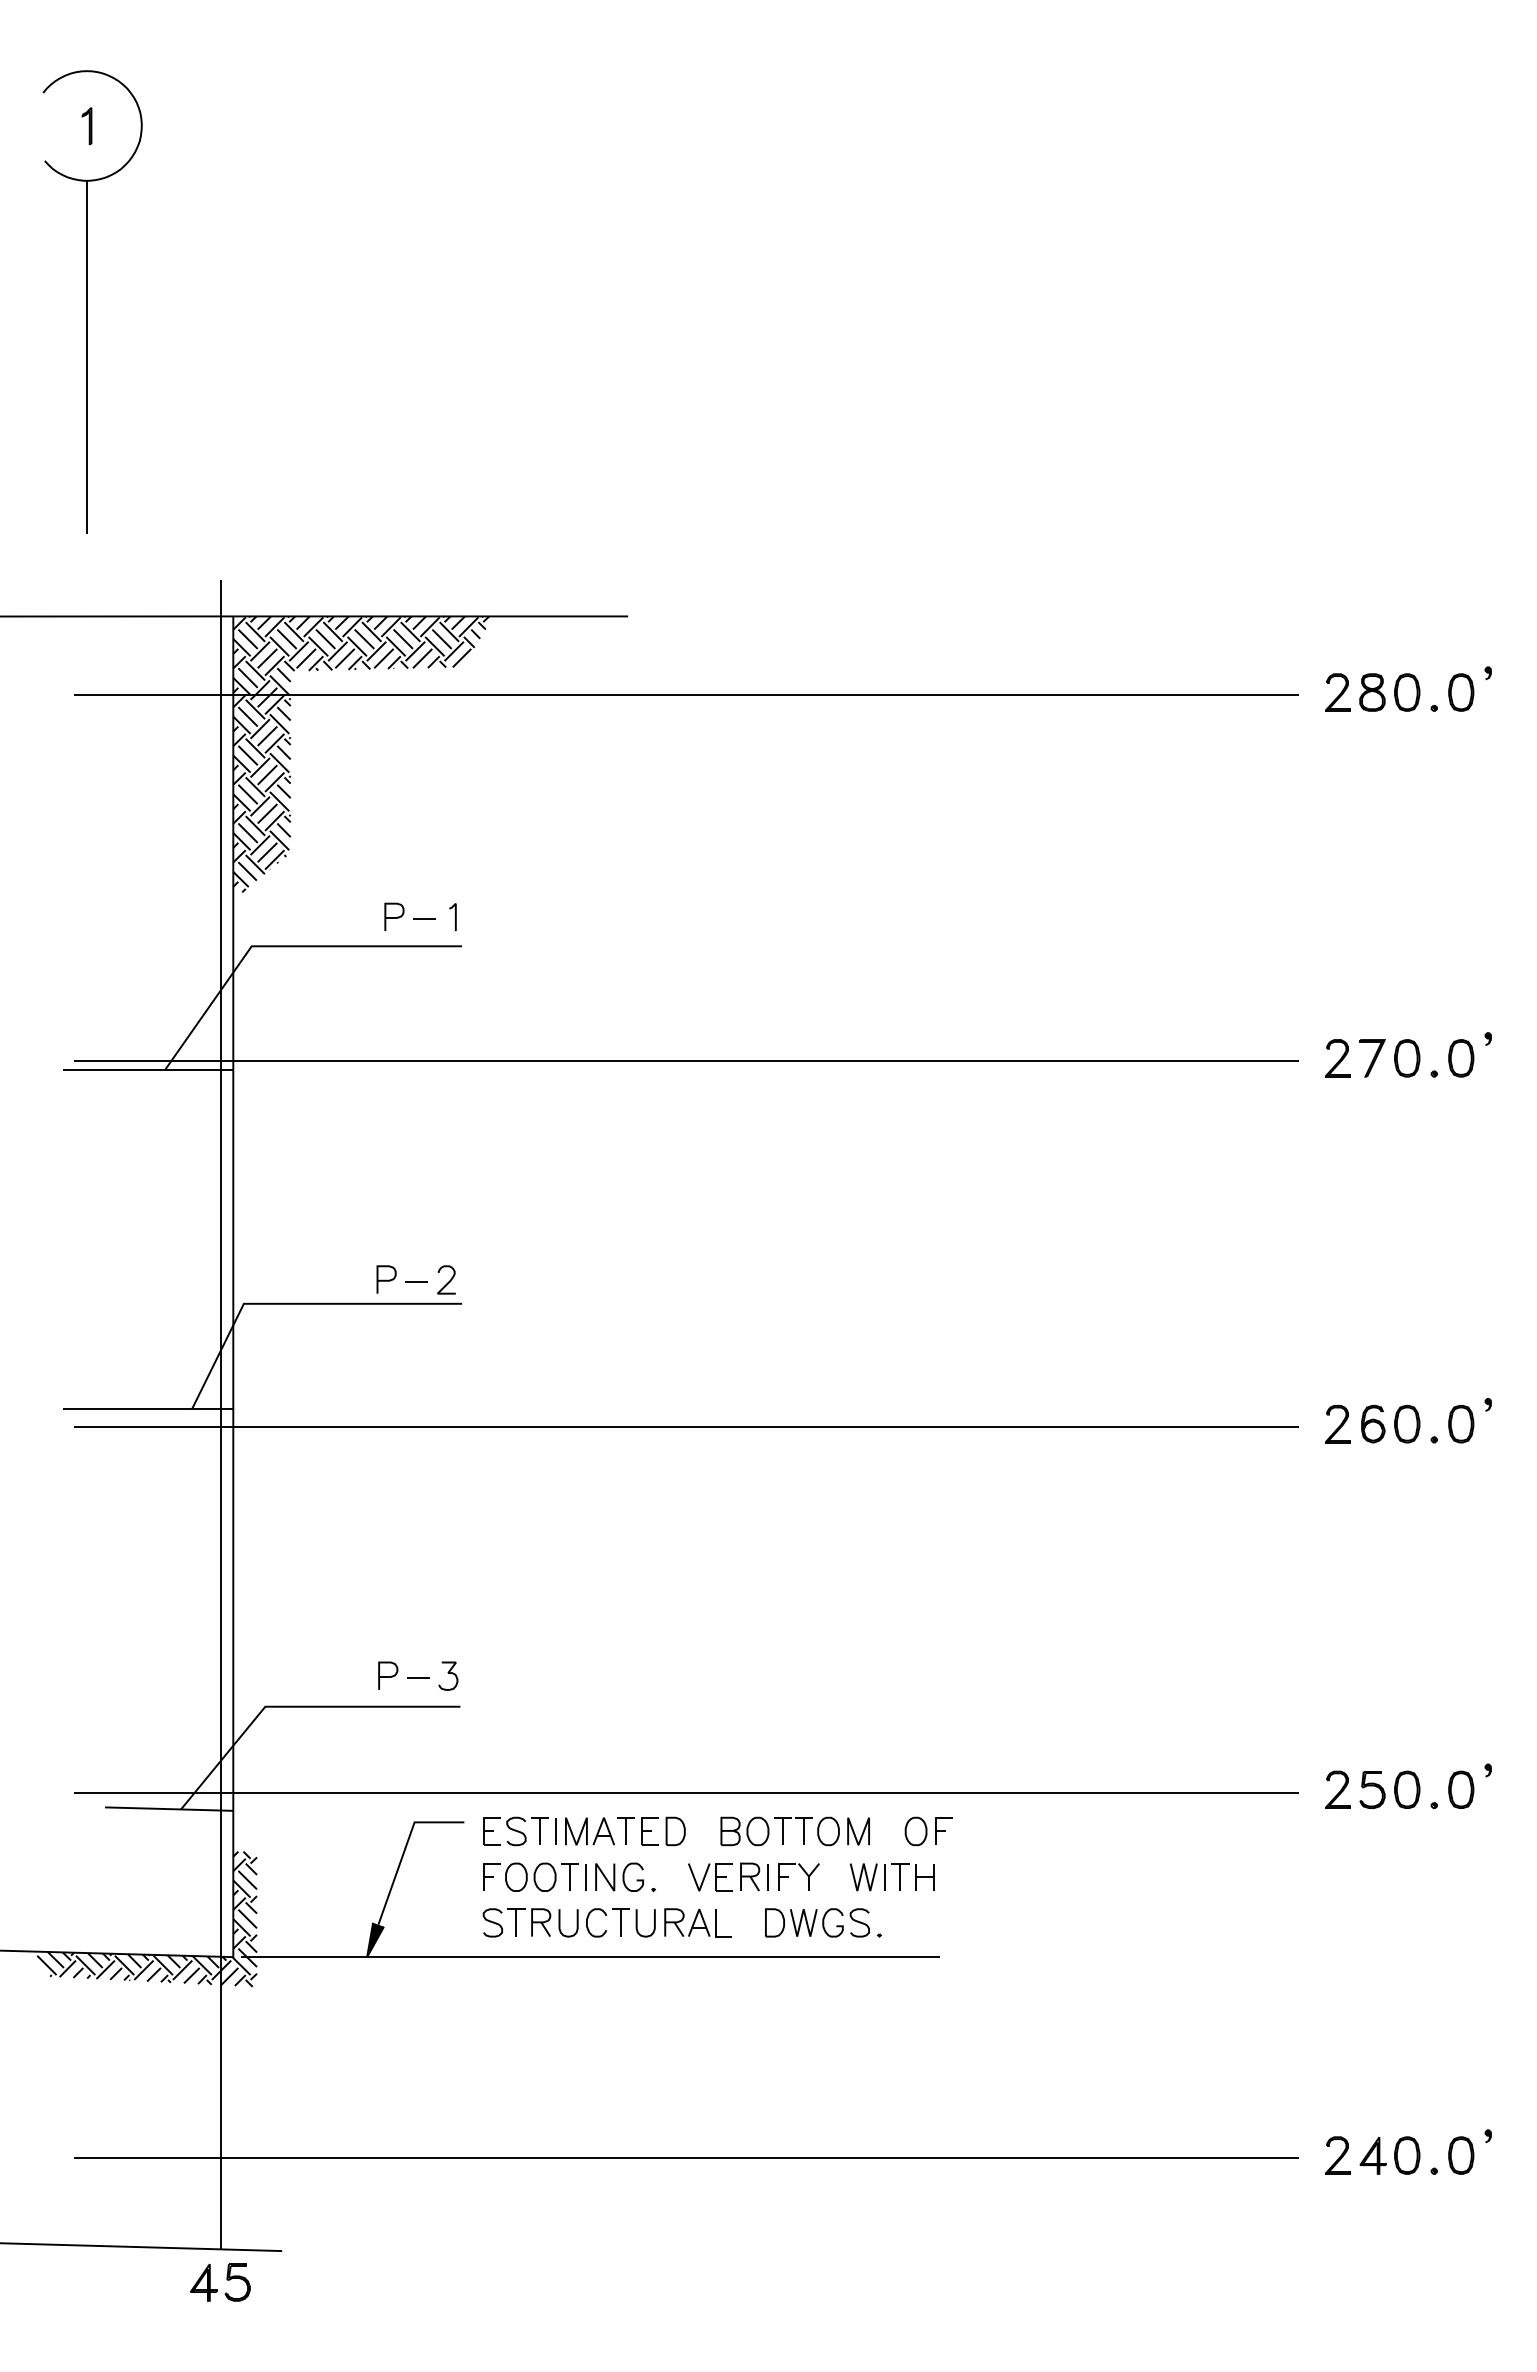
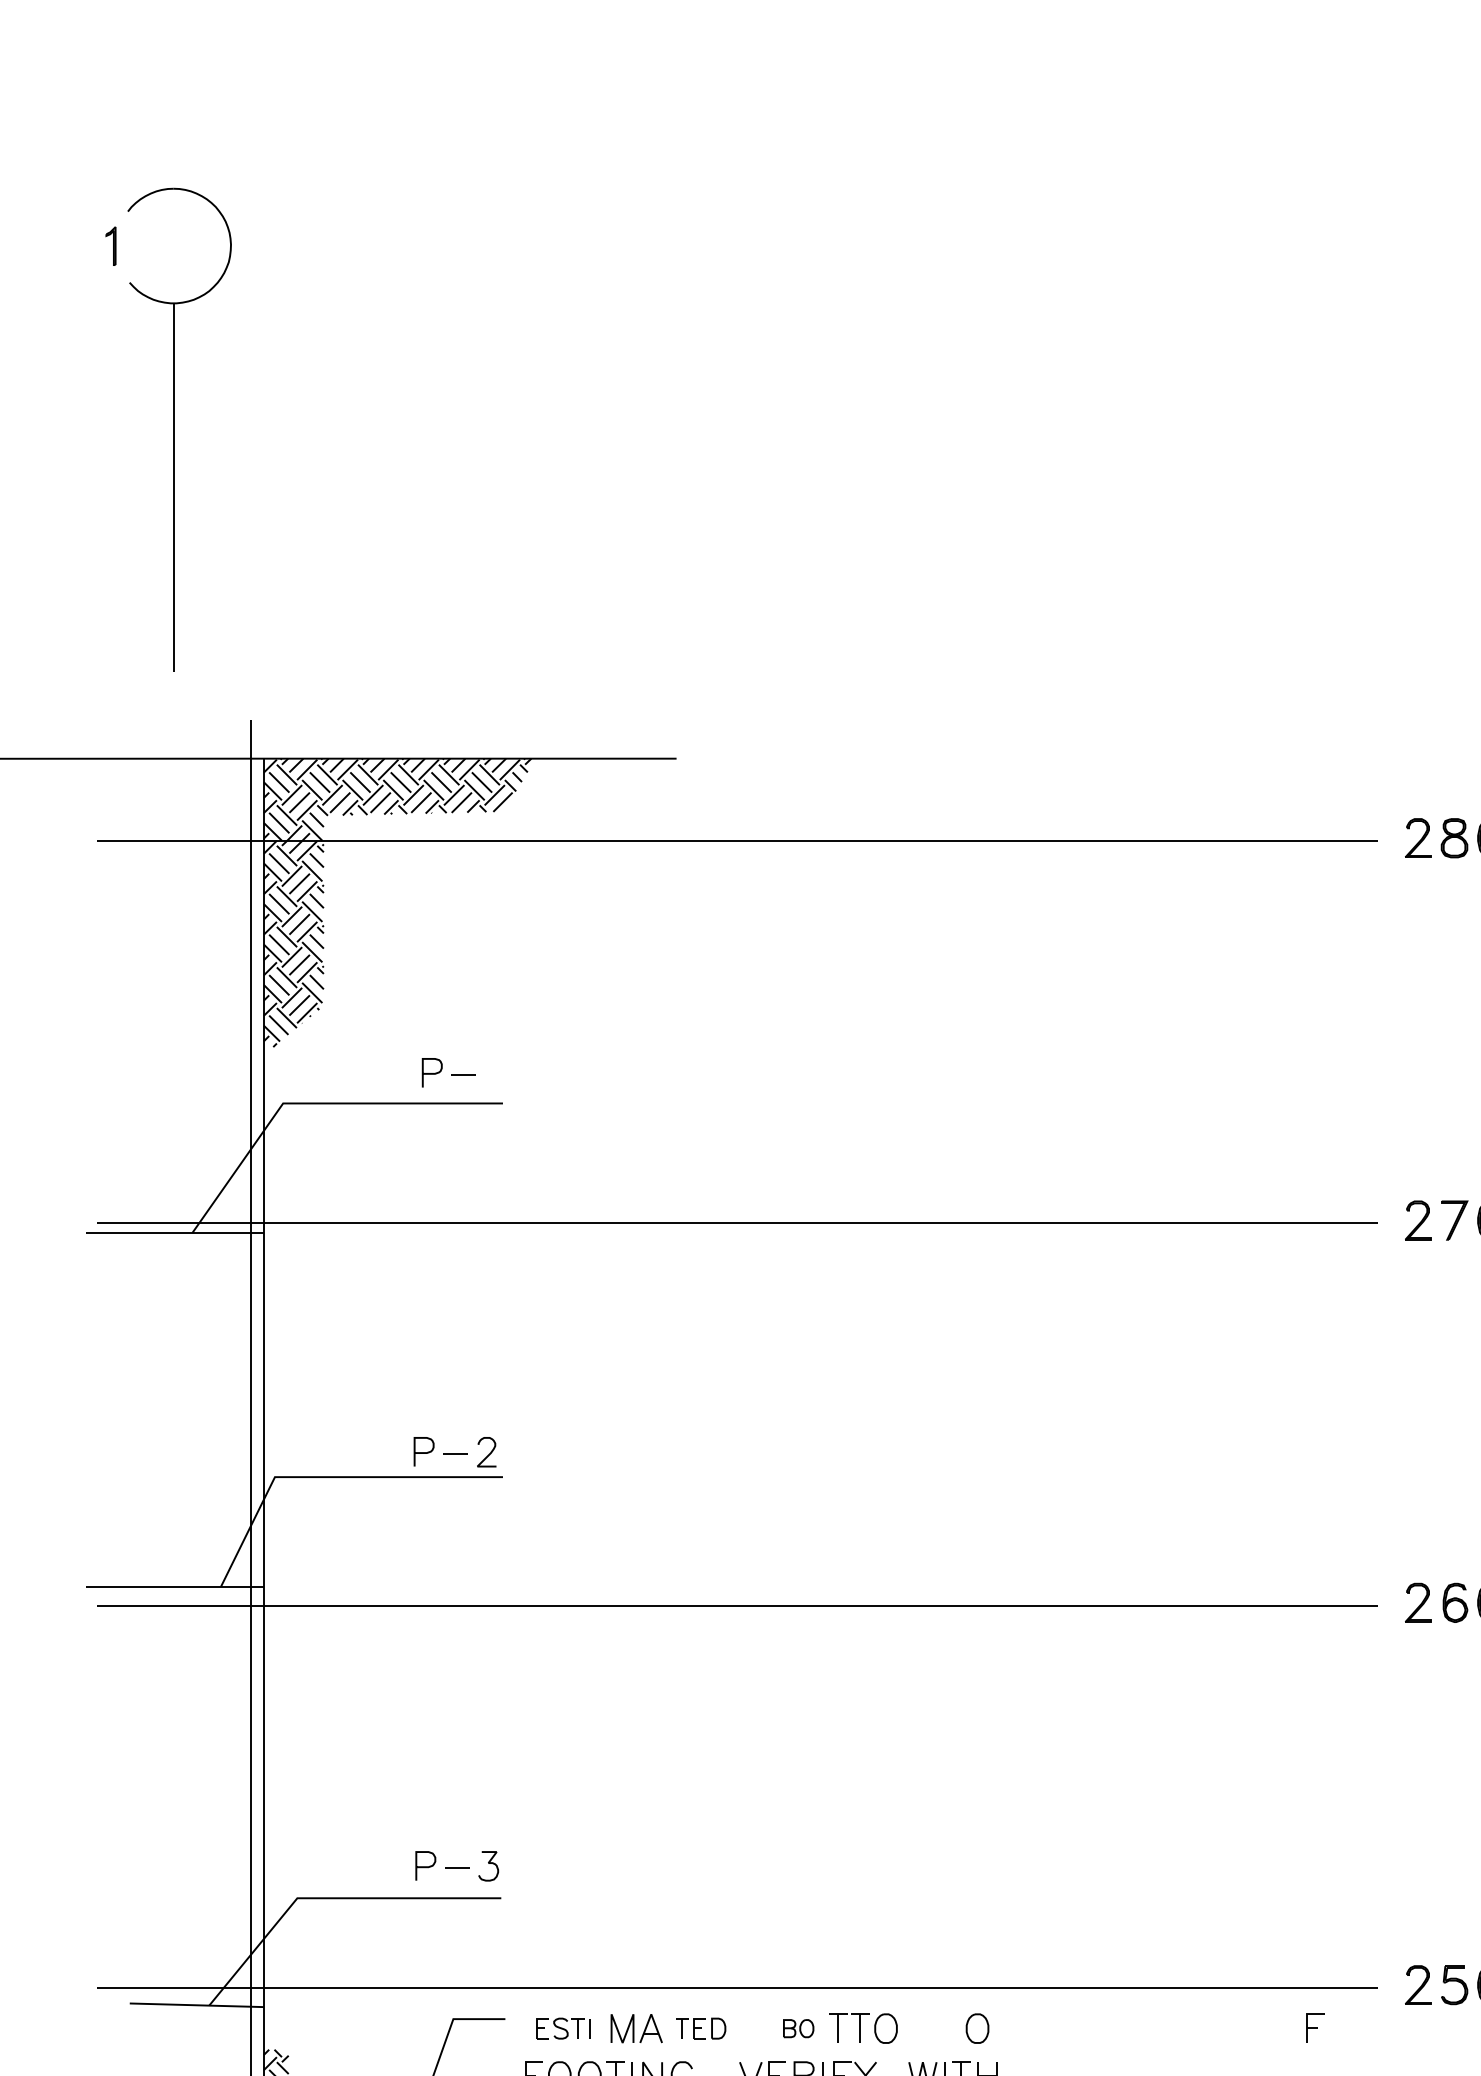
part: (92, 301) -> (179, 429), moved
line: (455, 916) -> (496, 1072), removed
part: (943, 1830) -> (1315, 2027), moved
part: (519, 1831) -> (563, 2028), size x0.7
part: (651, 1831) -> (700, 2028), size x0.7
part: (744, 1831) -> (798, 2028), size x0.6
line: (855, 1833) -> (914, 2030), removed

